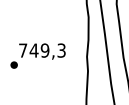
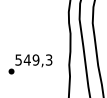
text: (22, 49) -> (18, 59), 749,3 -> 549,3

